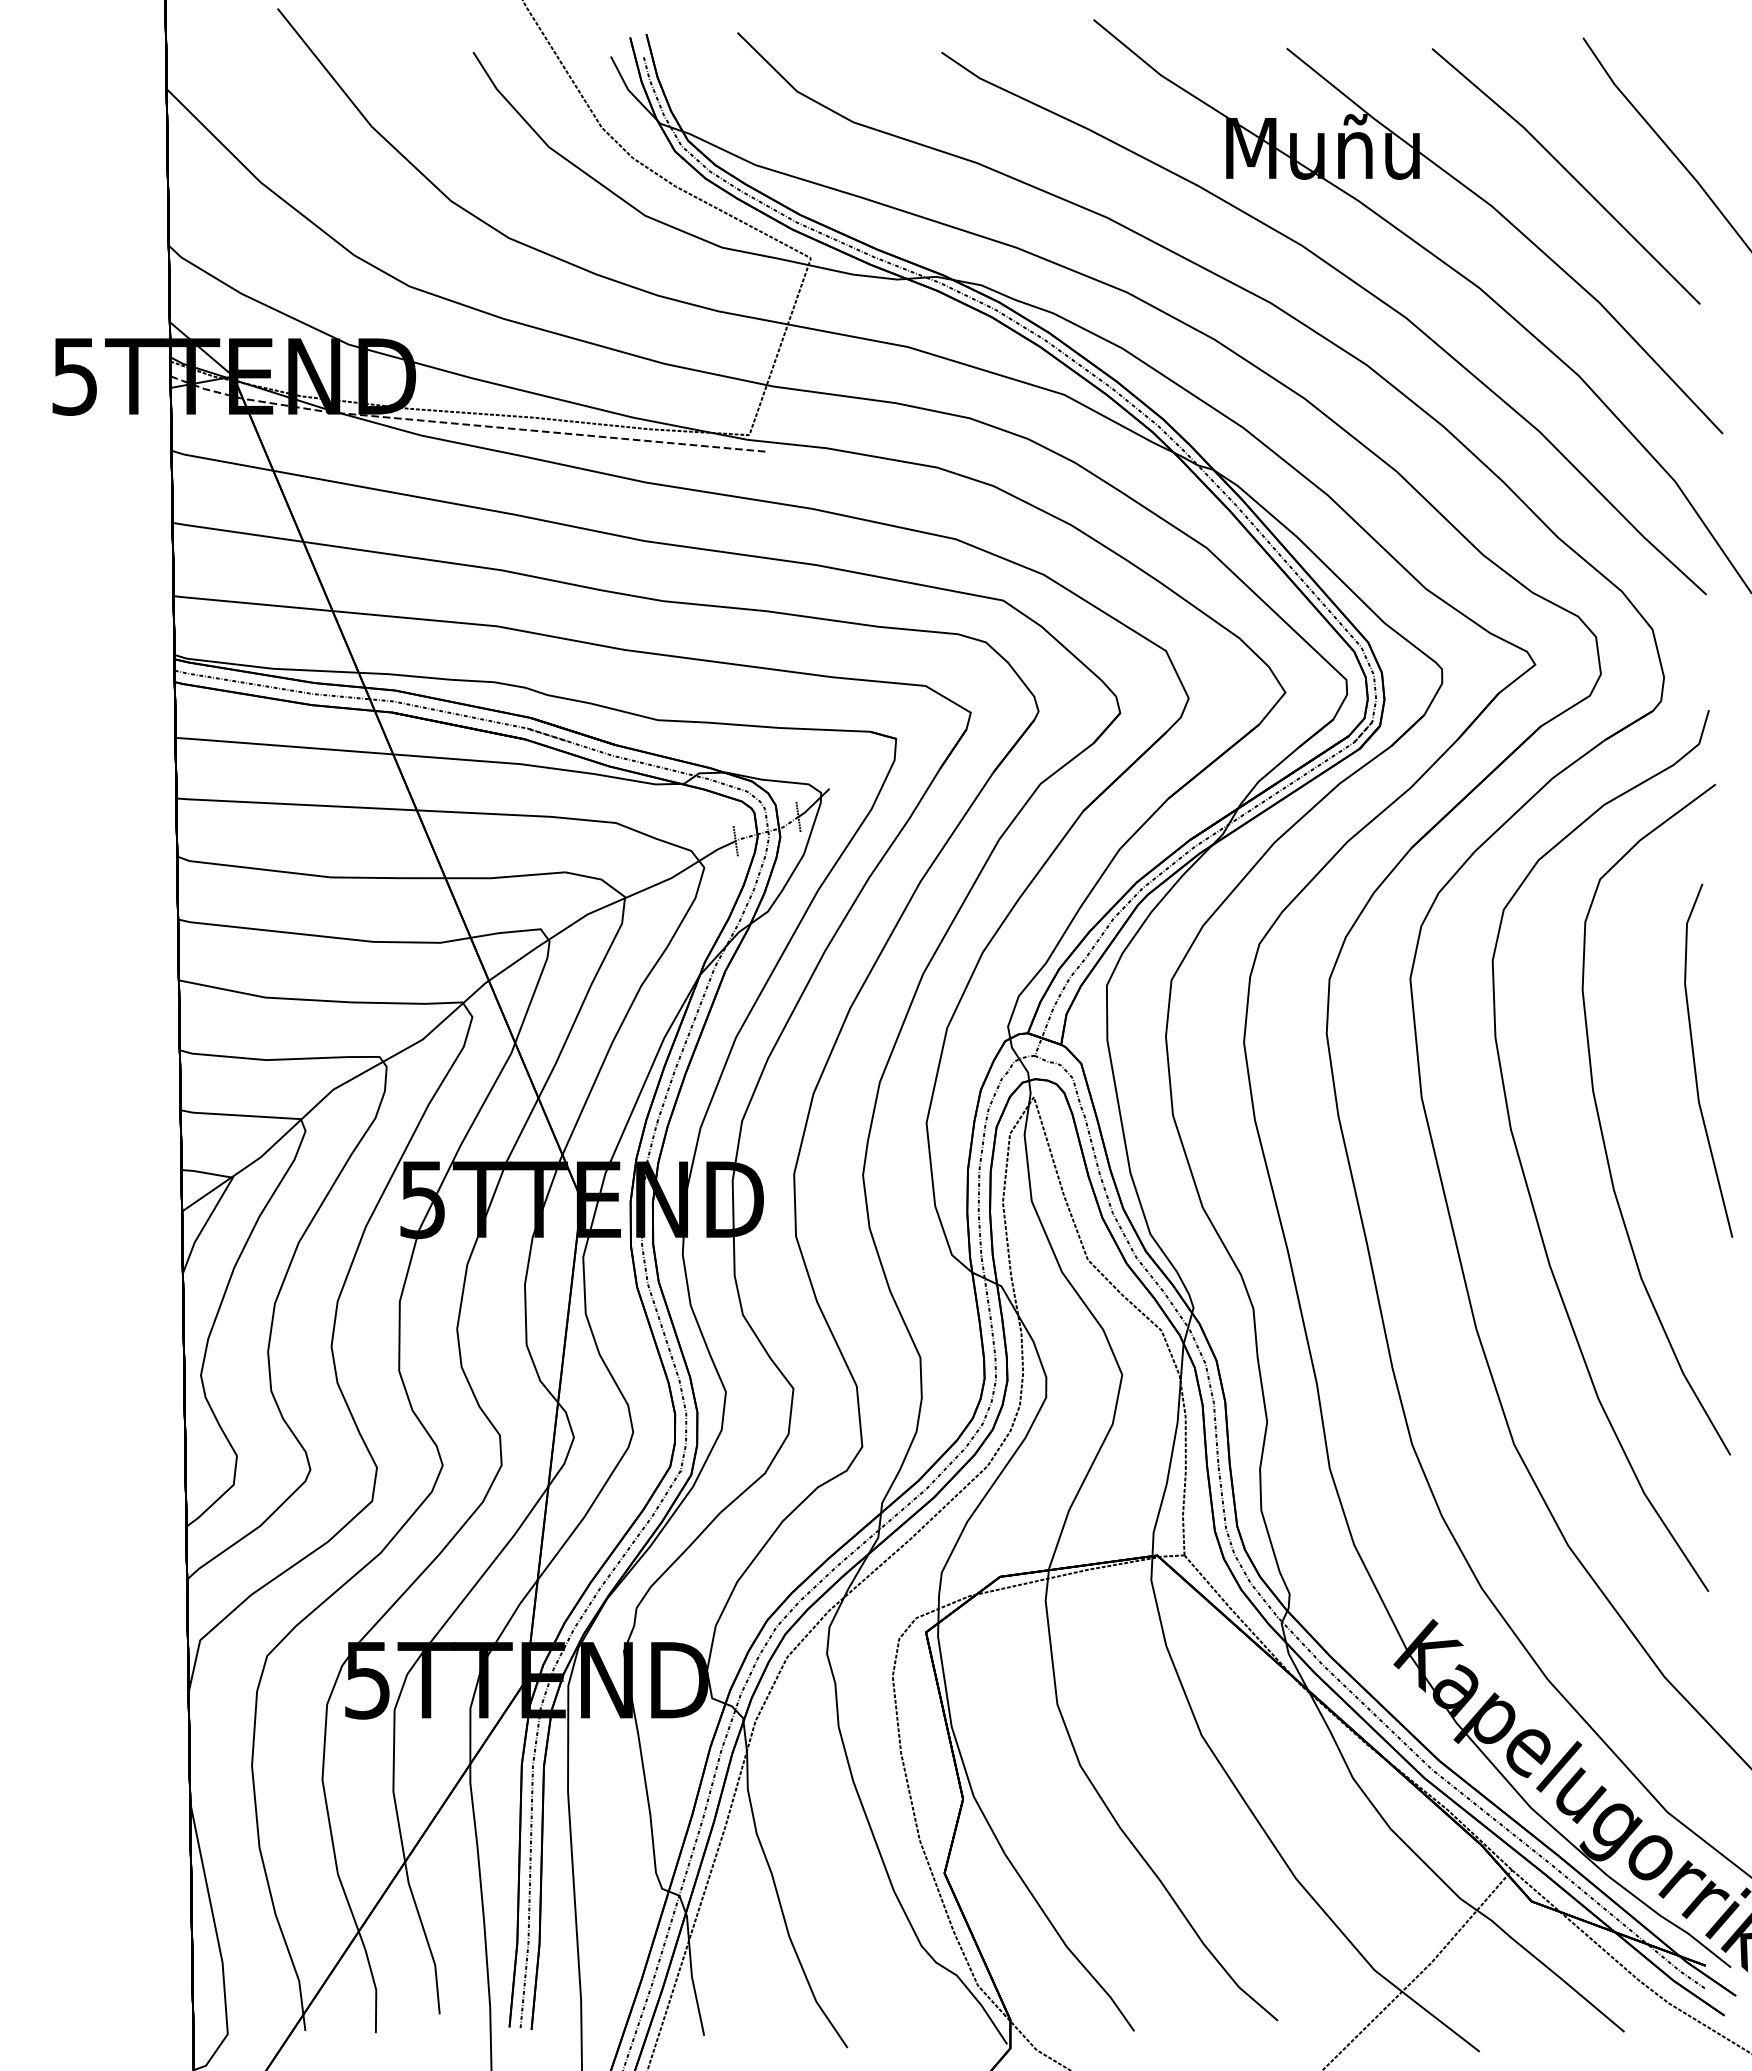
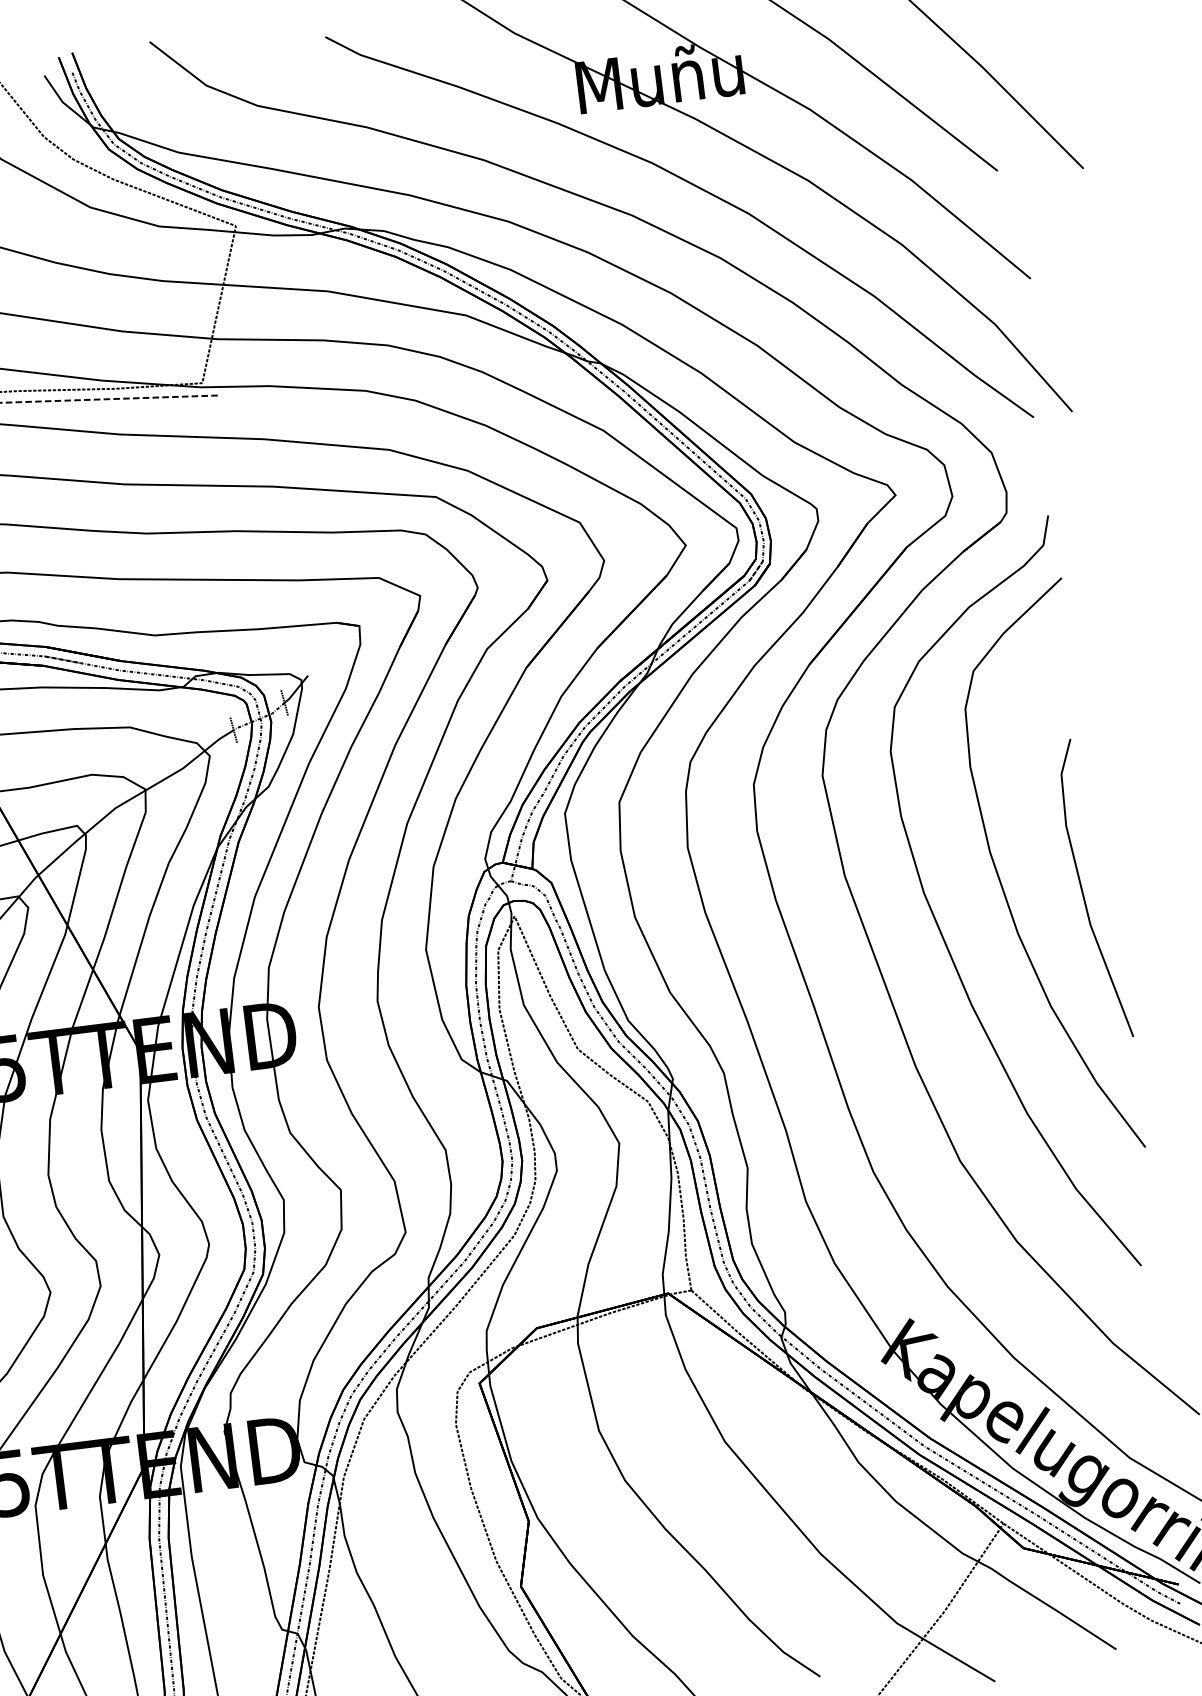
line: (1695, 1061) -> (1083, 890), moved

